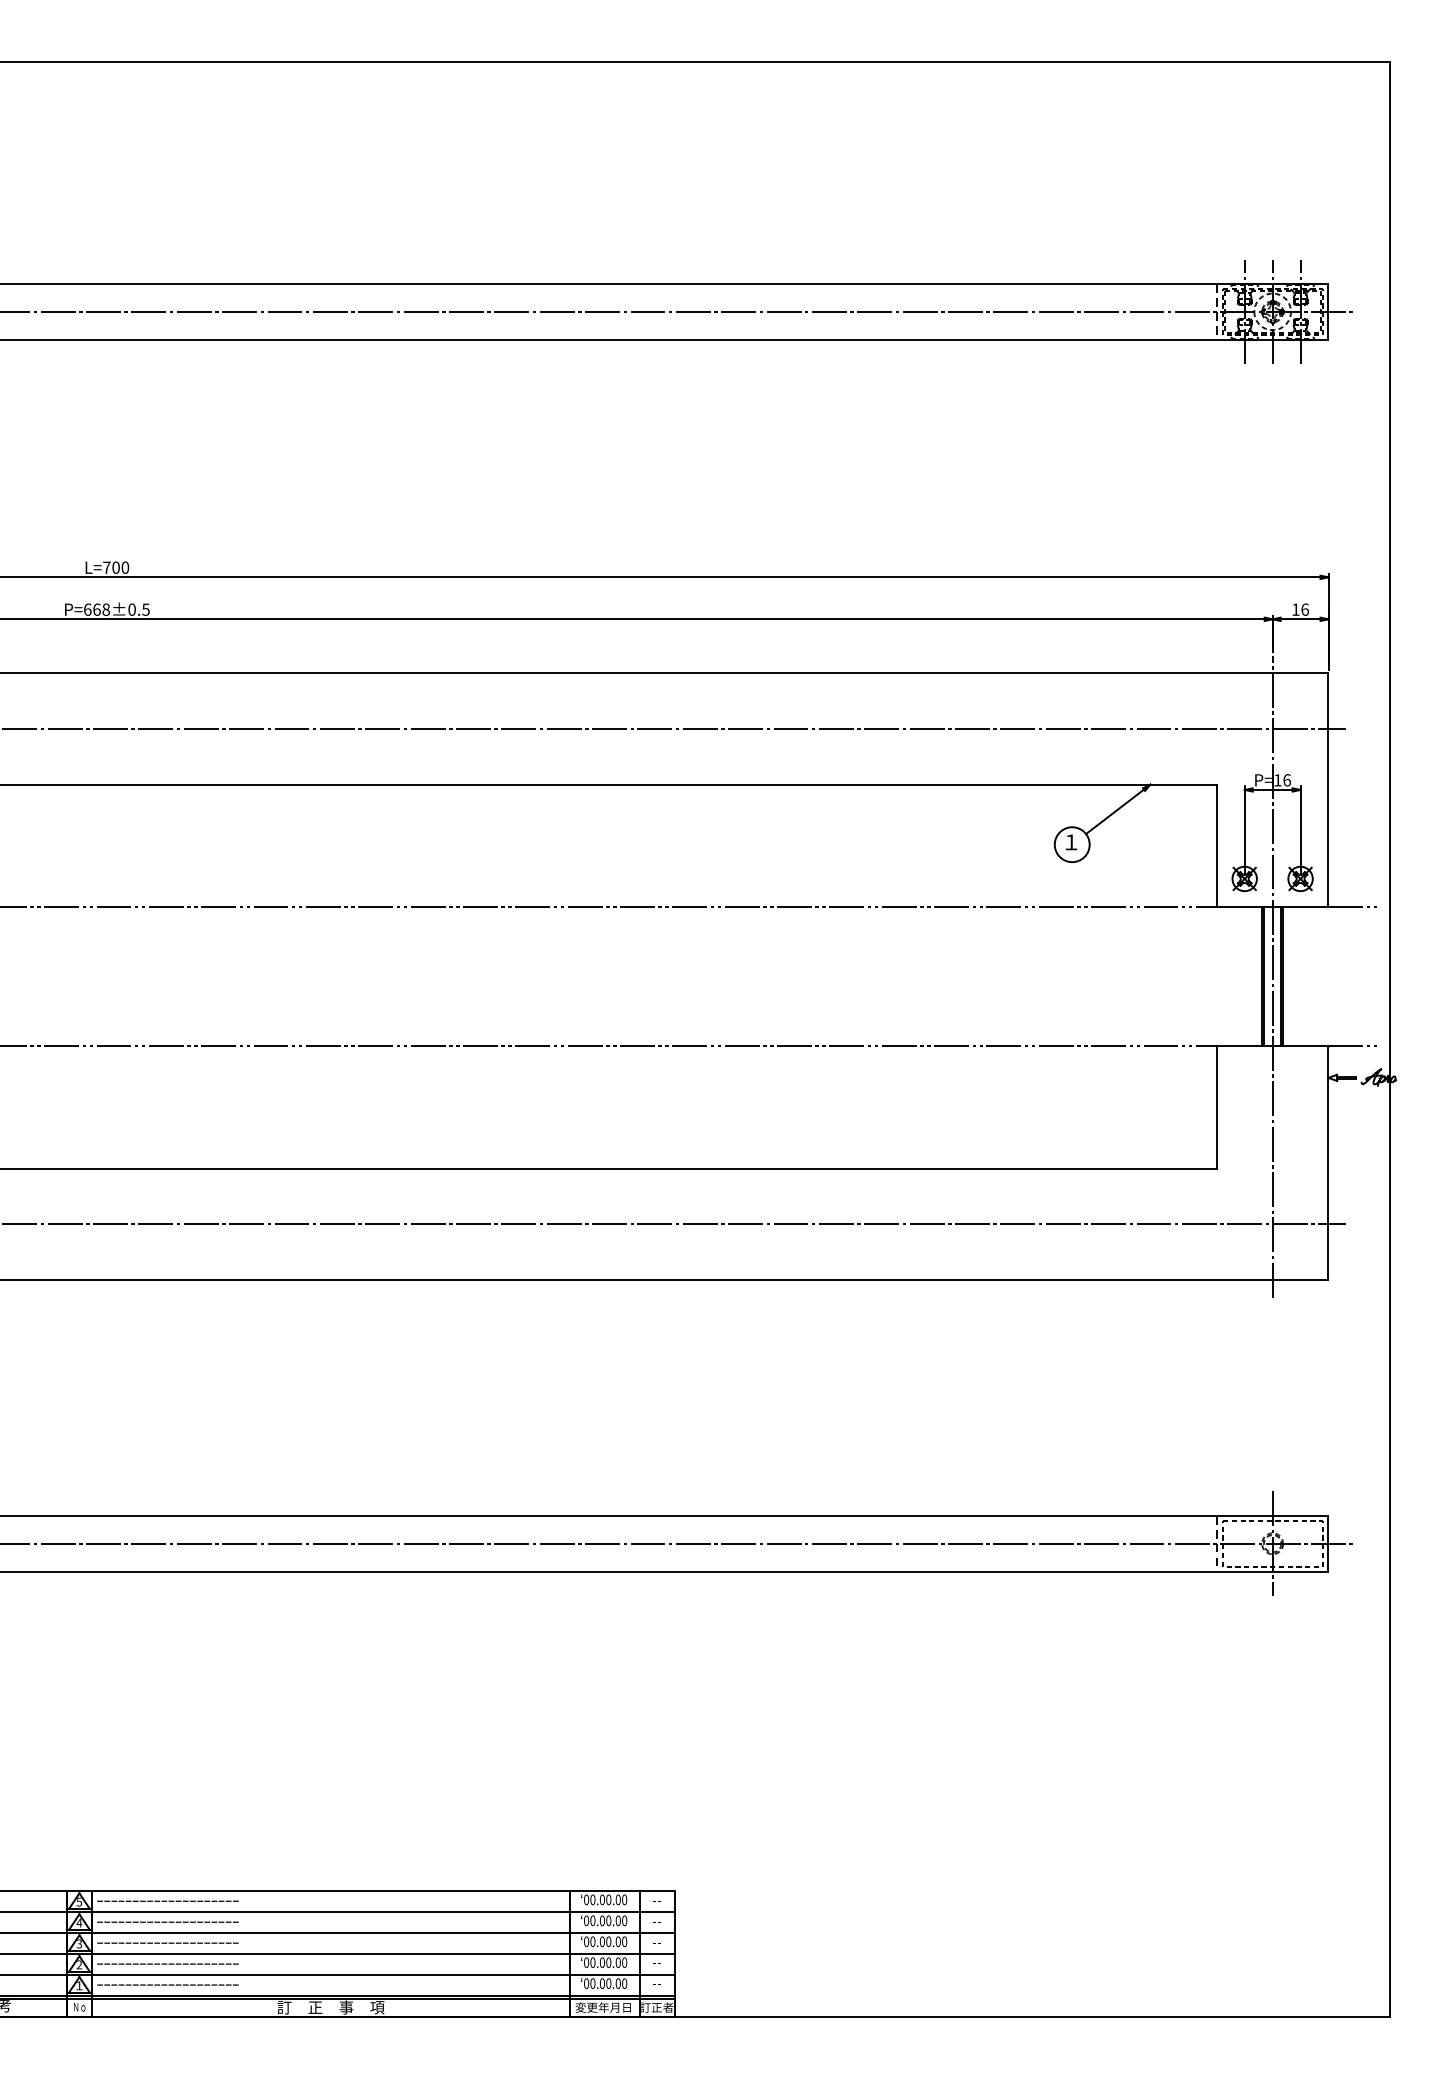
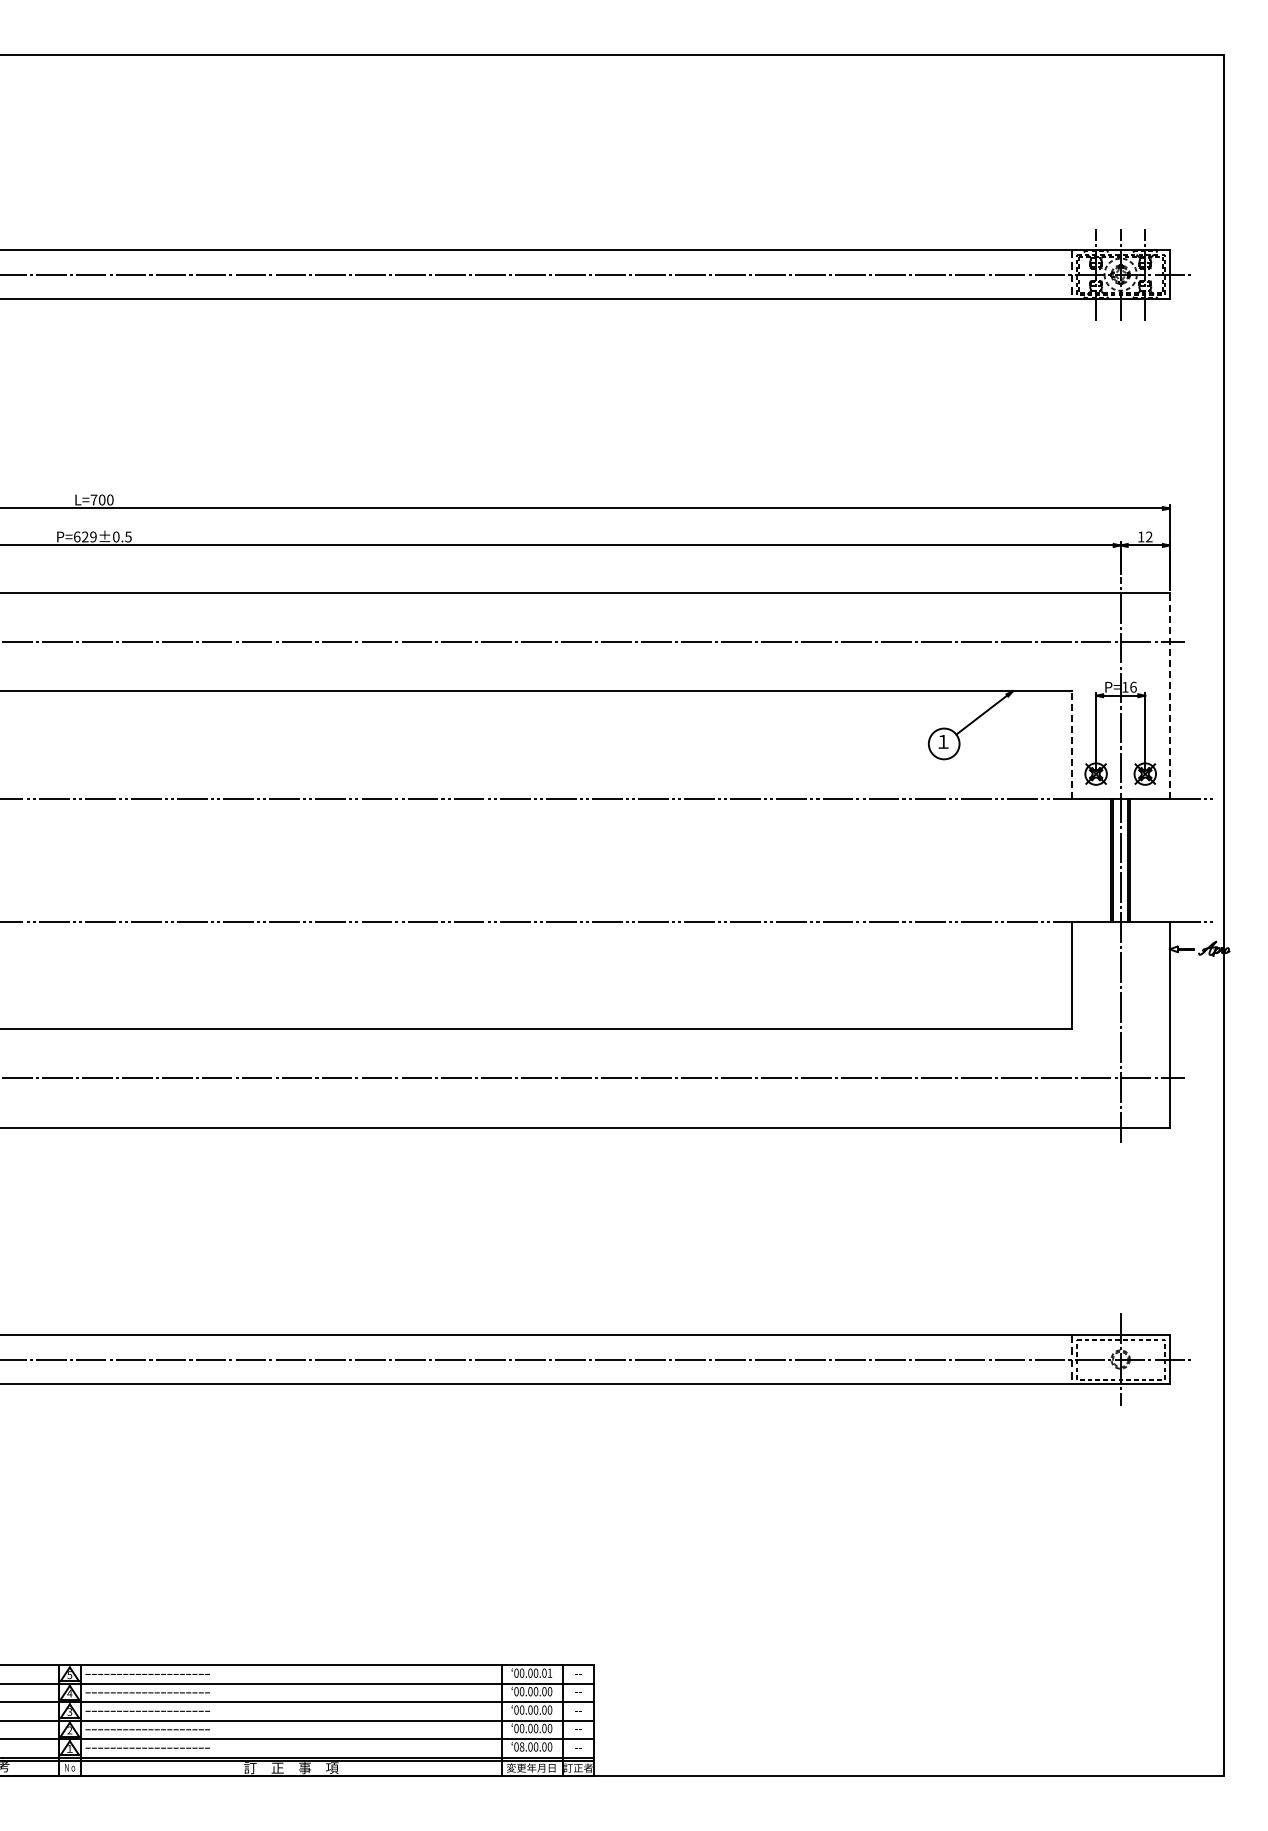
text: (101, 609) -> (89, 536), P=668±0.5 -> P=629±0.5
text: (1305, 609) -> (1149, 536), 16 -> 12
line: (1328, 789) -> (1169, 695), solid -> dashed
line: (1216, 845) -> (1071, 744), solid -> dashed
text: (624, 1899) -> (549, 1672), 00.00.00 -> 00.00.01
text: (592, 1984) -> (521, 1747), 00.00.00 -> 08.00.00

